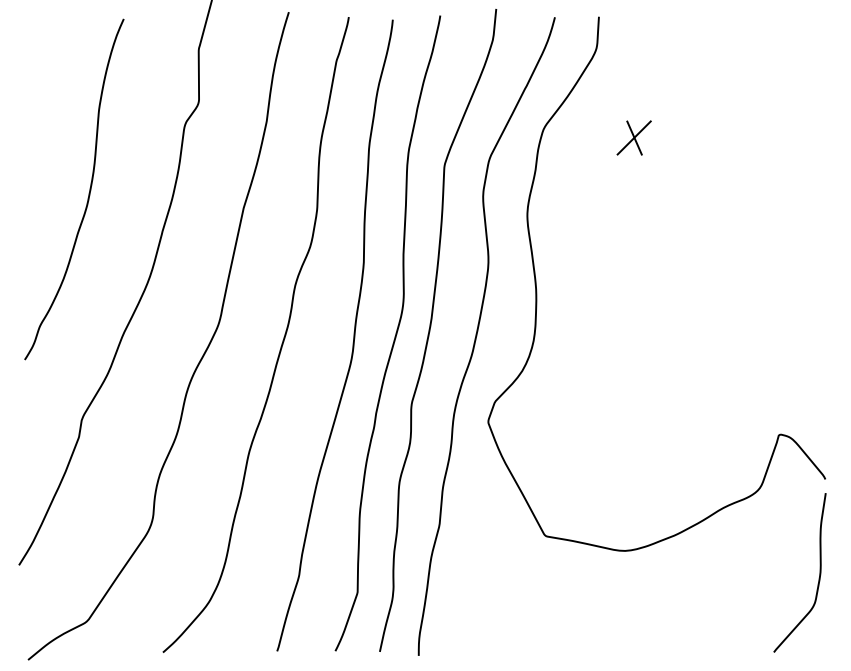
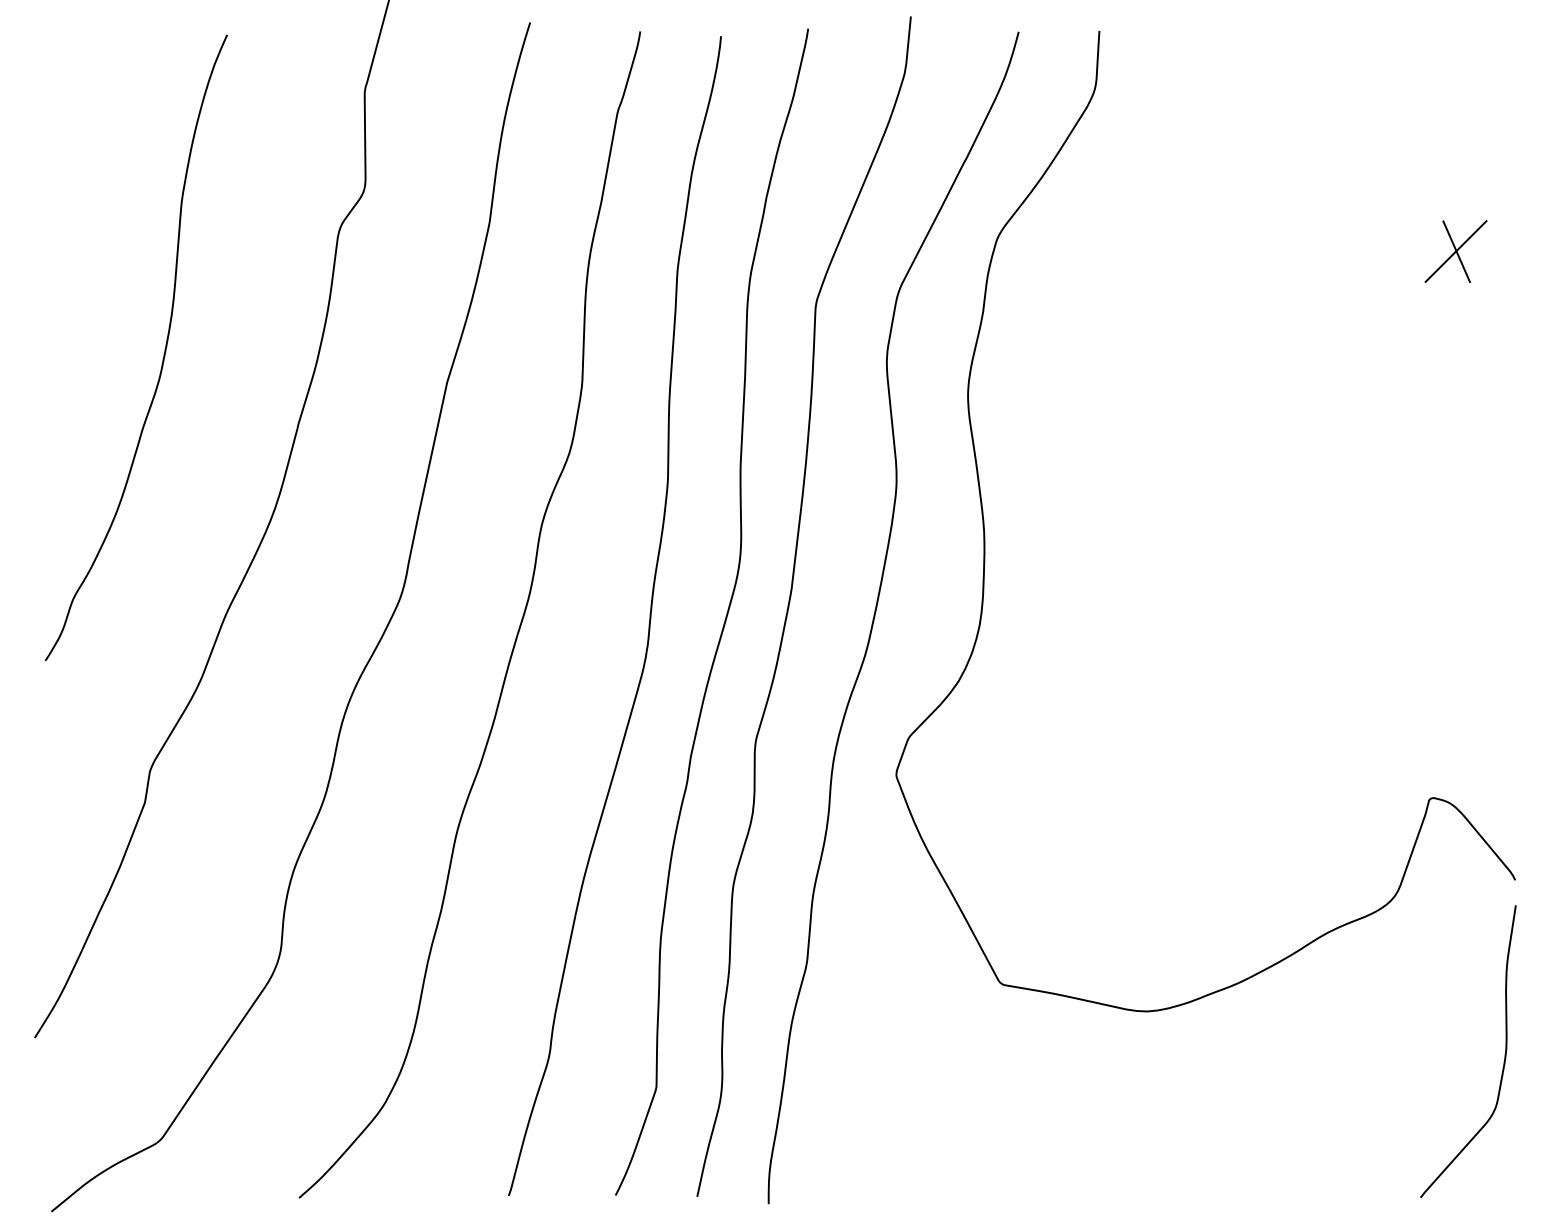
part: (633, 137) -> (1454, 250), moved

